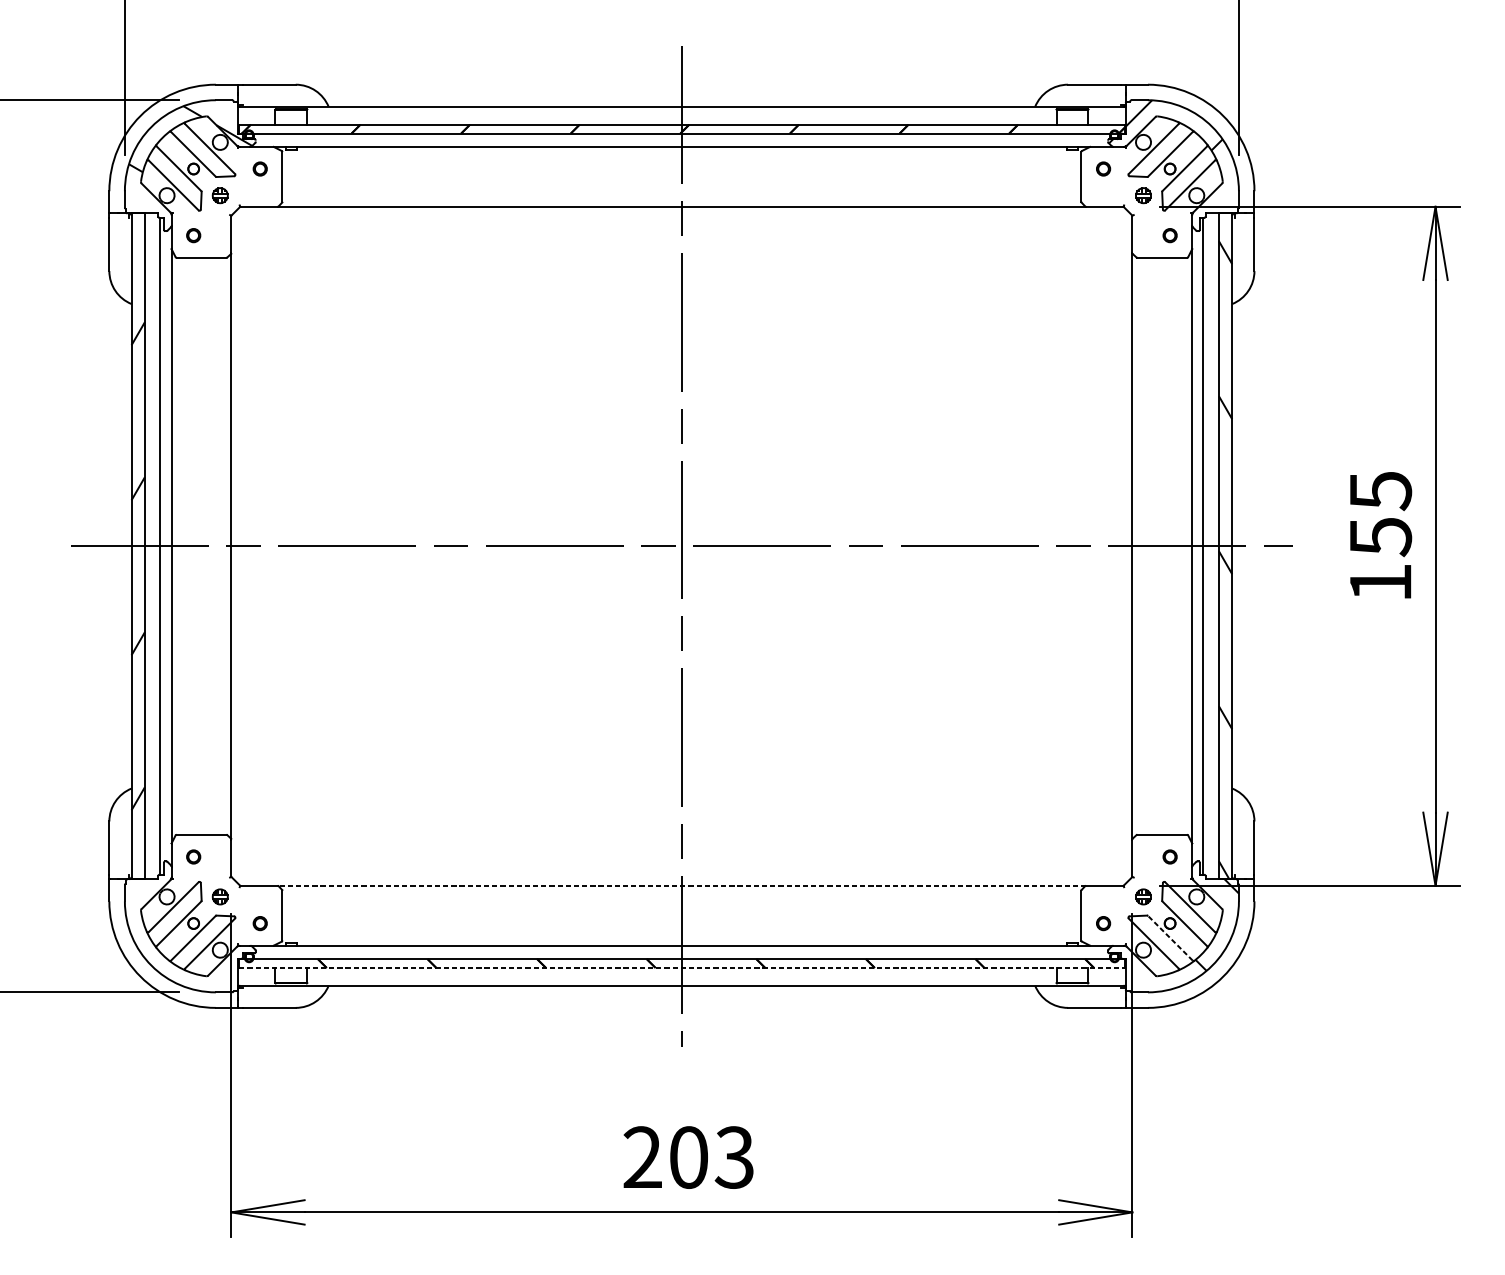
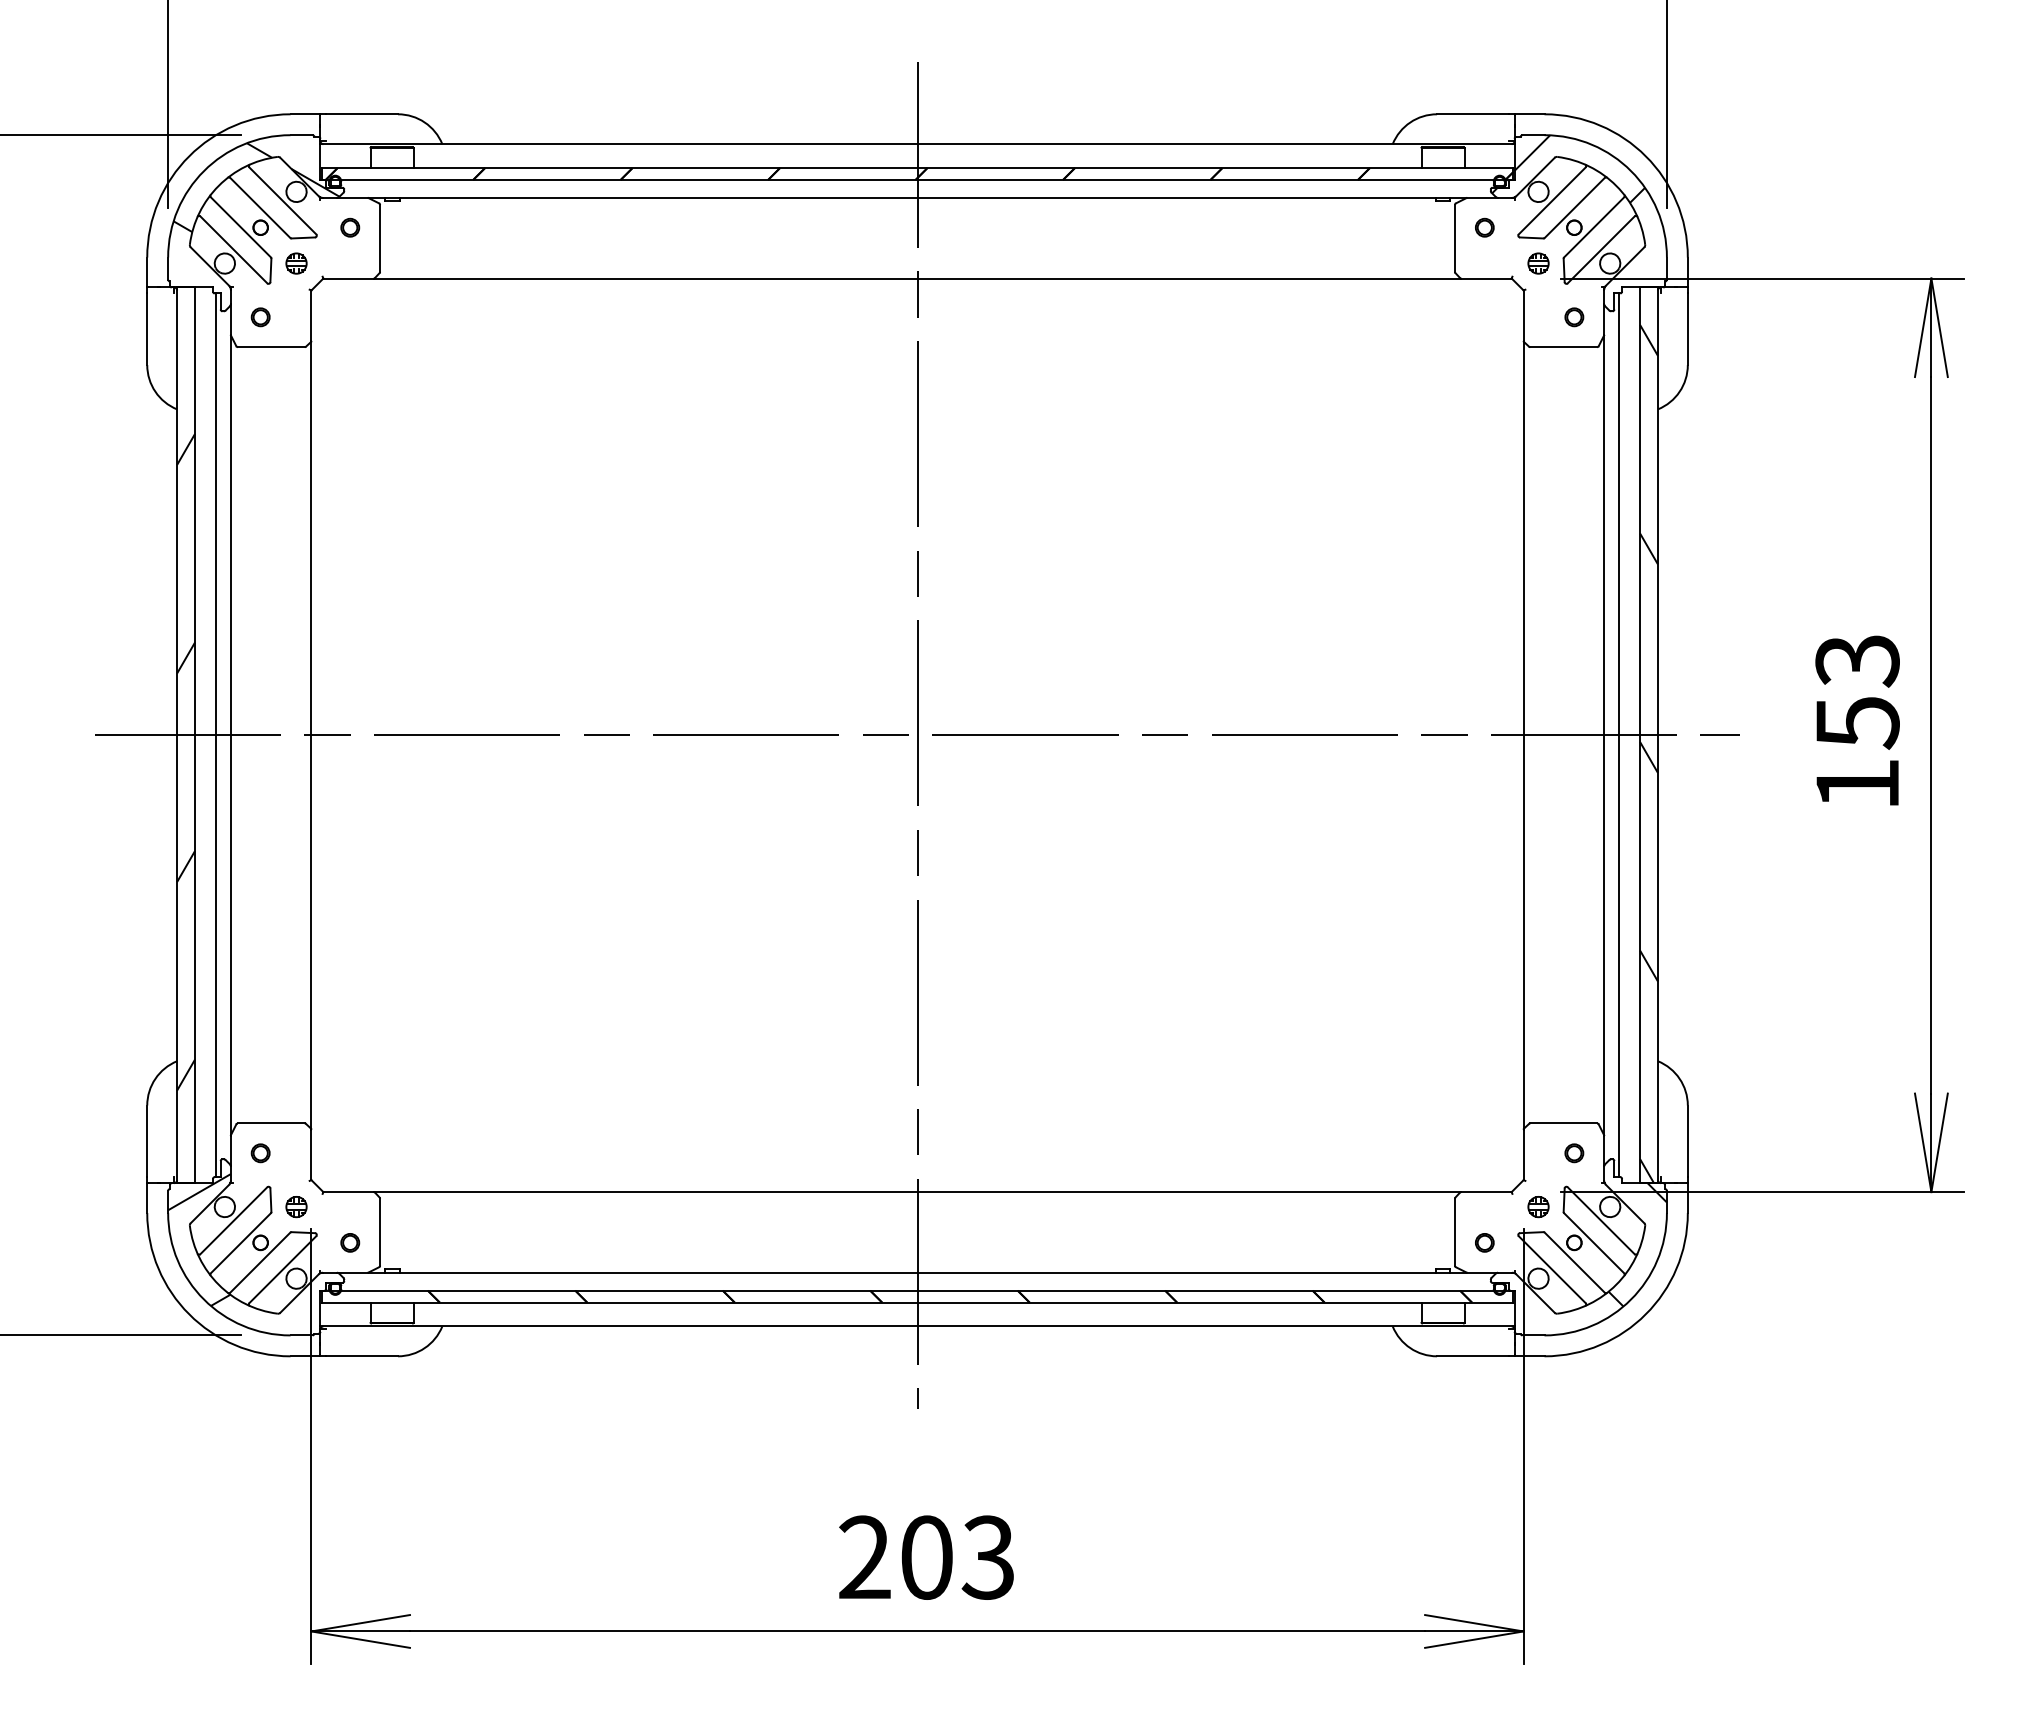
text: (1380, 491) -> (1857, 661), 155 -> 153
line: (681, 886) -> (917, 1192), dashed -> solid
hatch: (148, 921) -> (199, 1239), added
line: (1170, 938) -> (1574, 1262), dashed -> solid
line: (681, 967) -> (917, 1302), dashed -> solid

